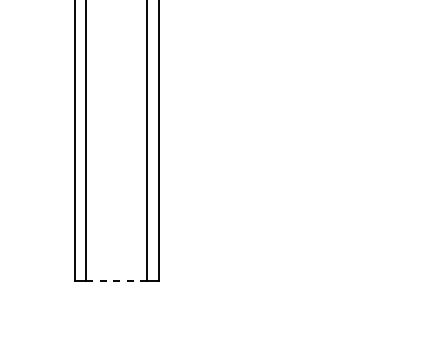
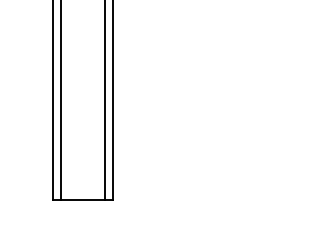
line: (116, 281) -> (82, 199), dashed -> solid

